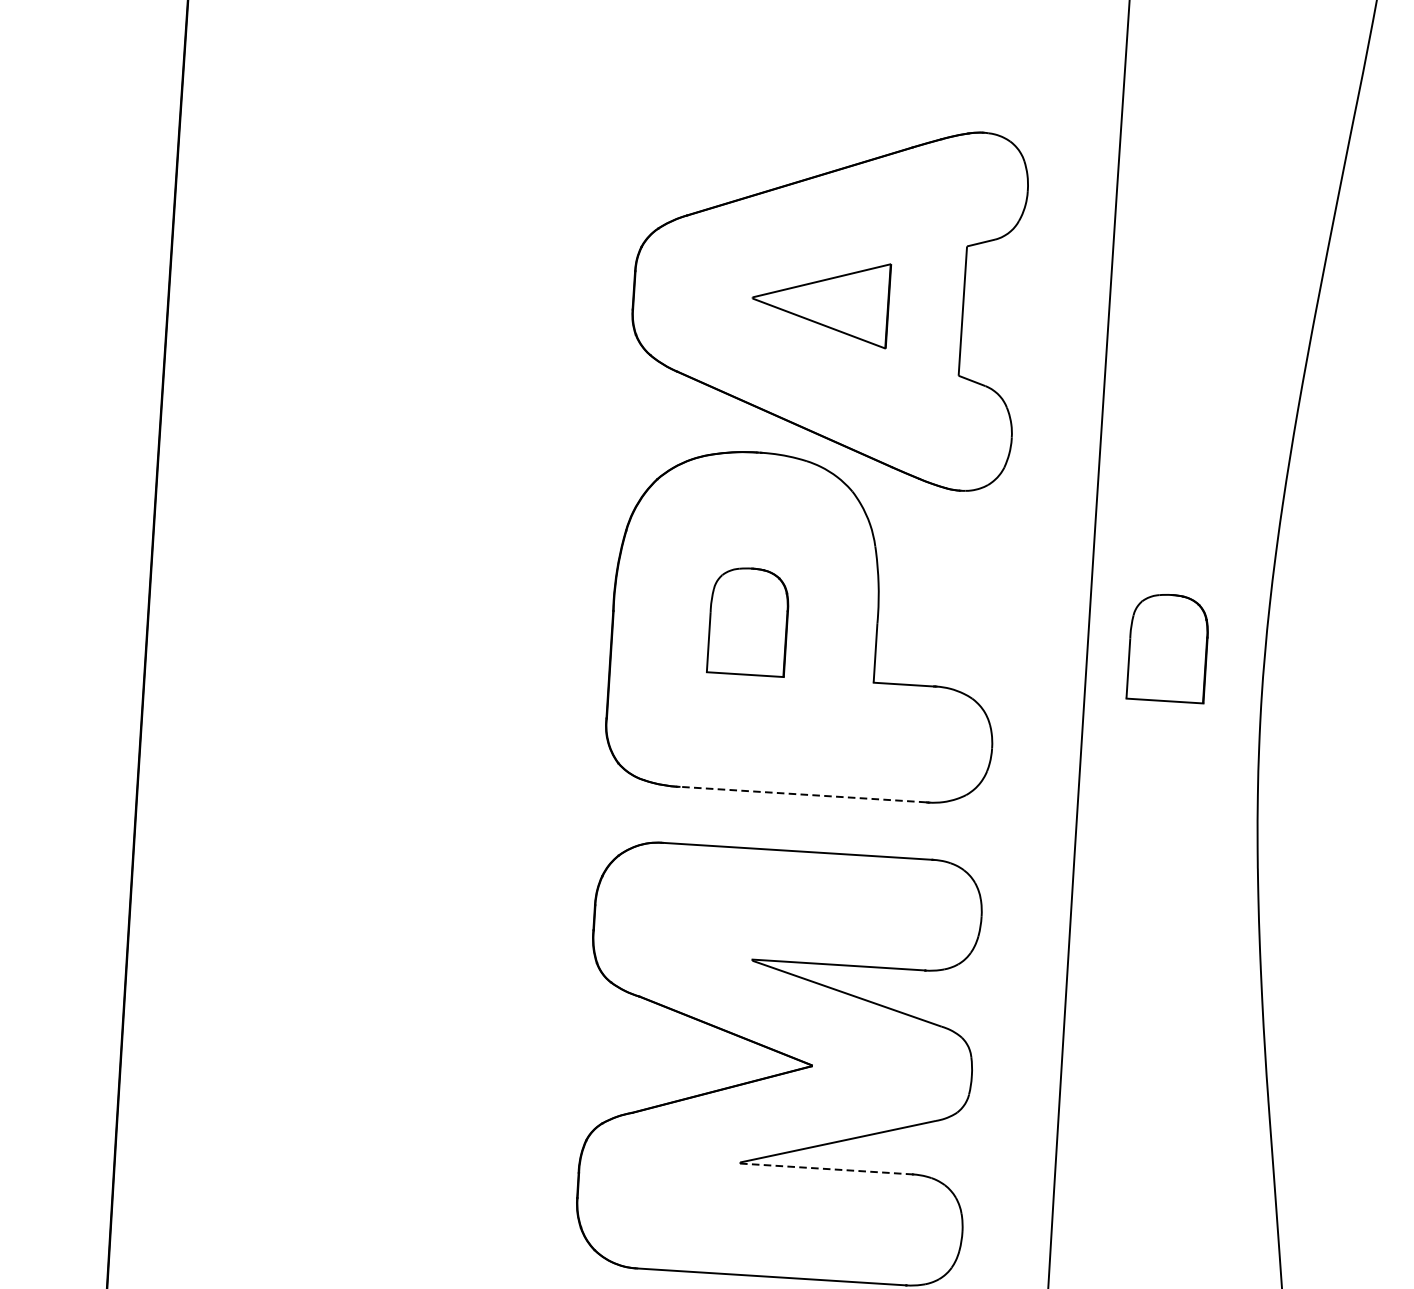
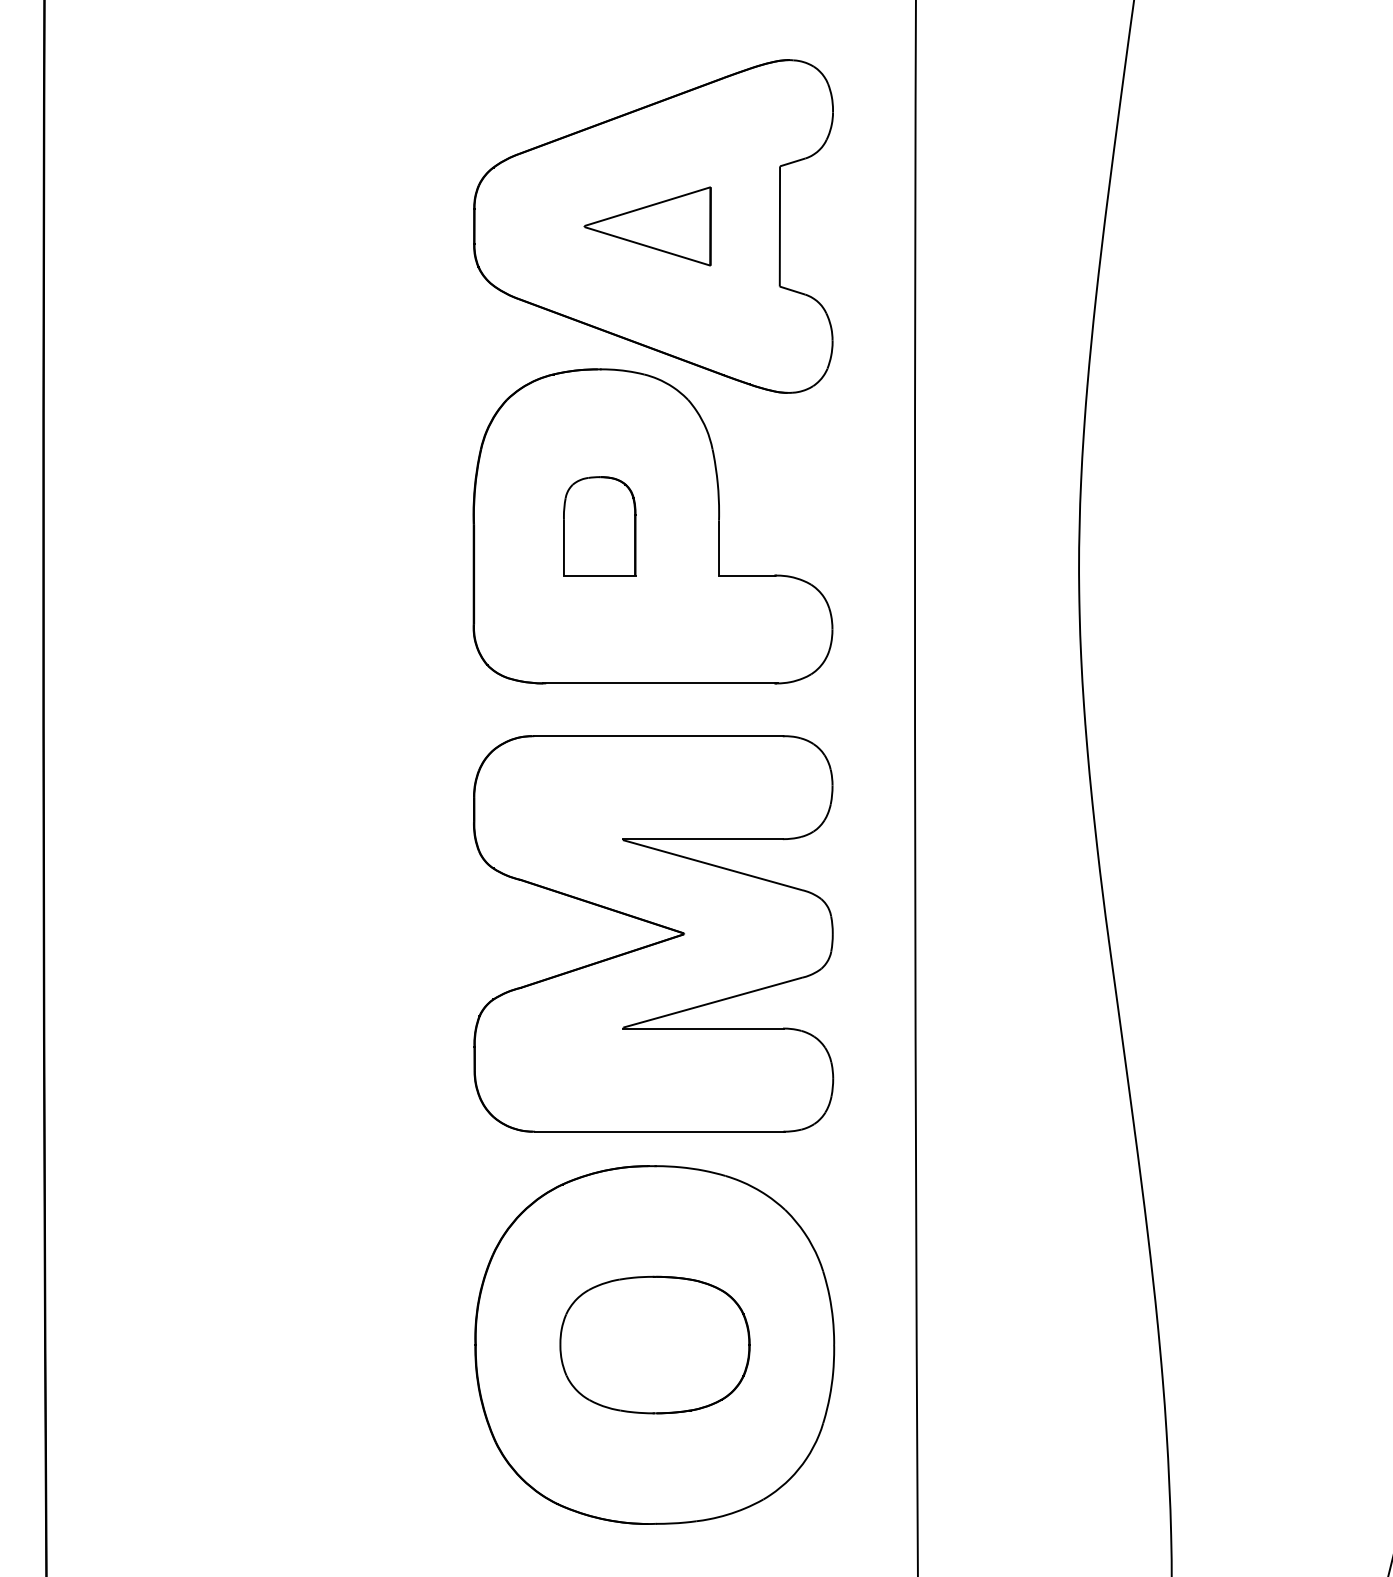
part: (1168, 648) -> (989, 526), removed
line: (803, 794) -> (660, 683), dashed -> solid
line: (826, 1168) -> (703, 1028), dashed -> solid

